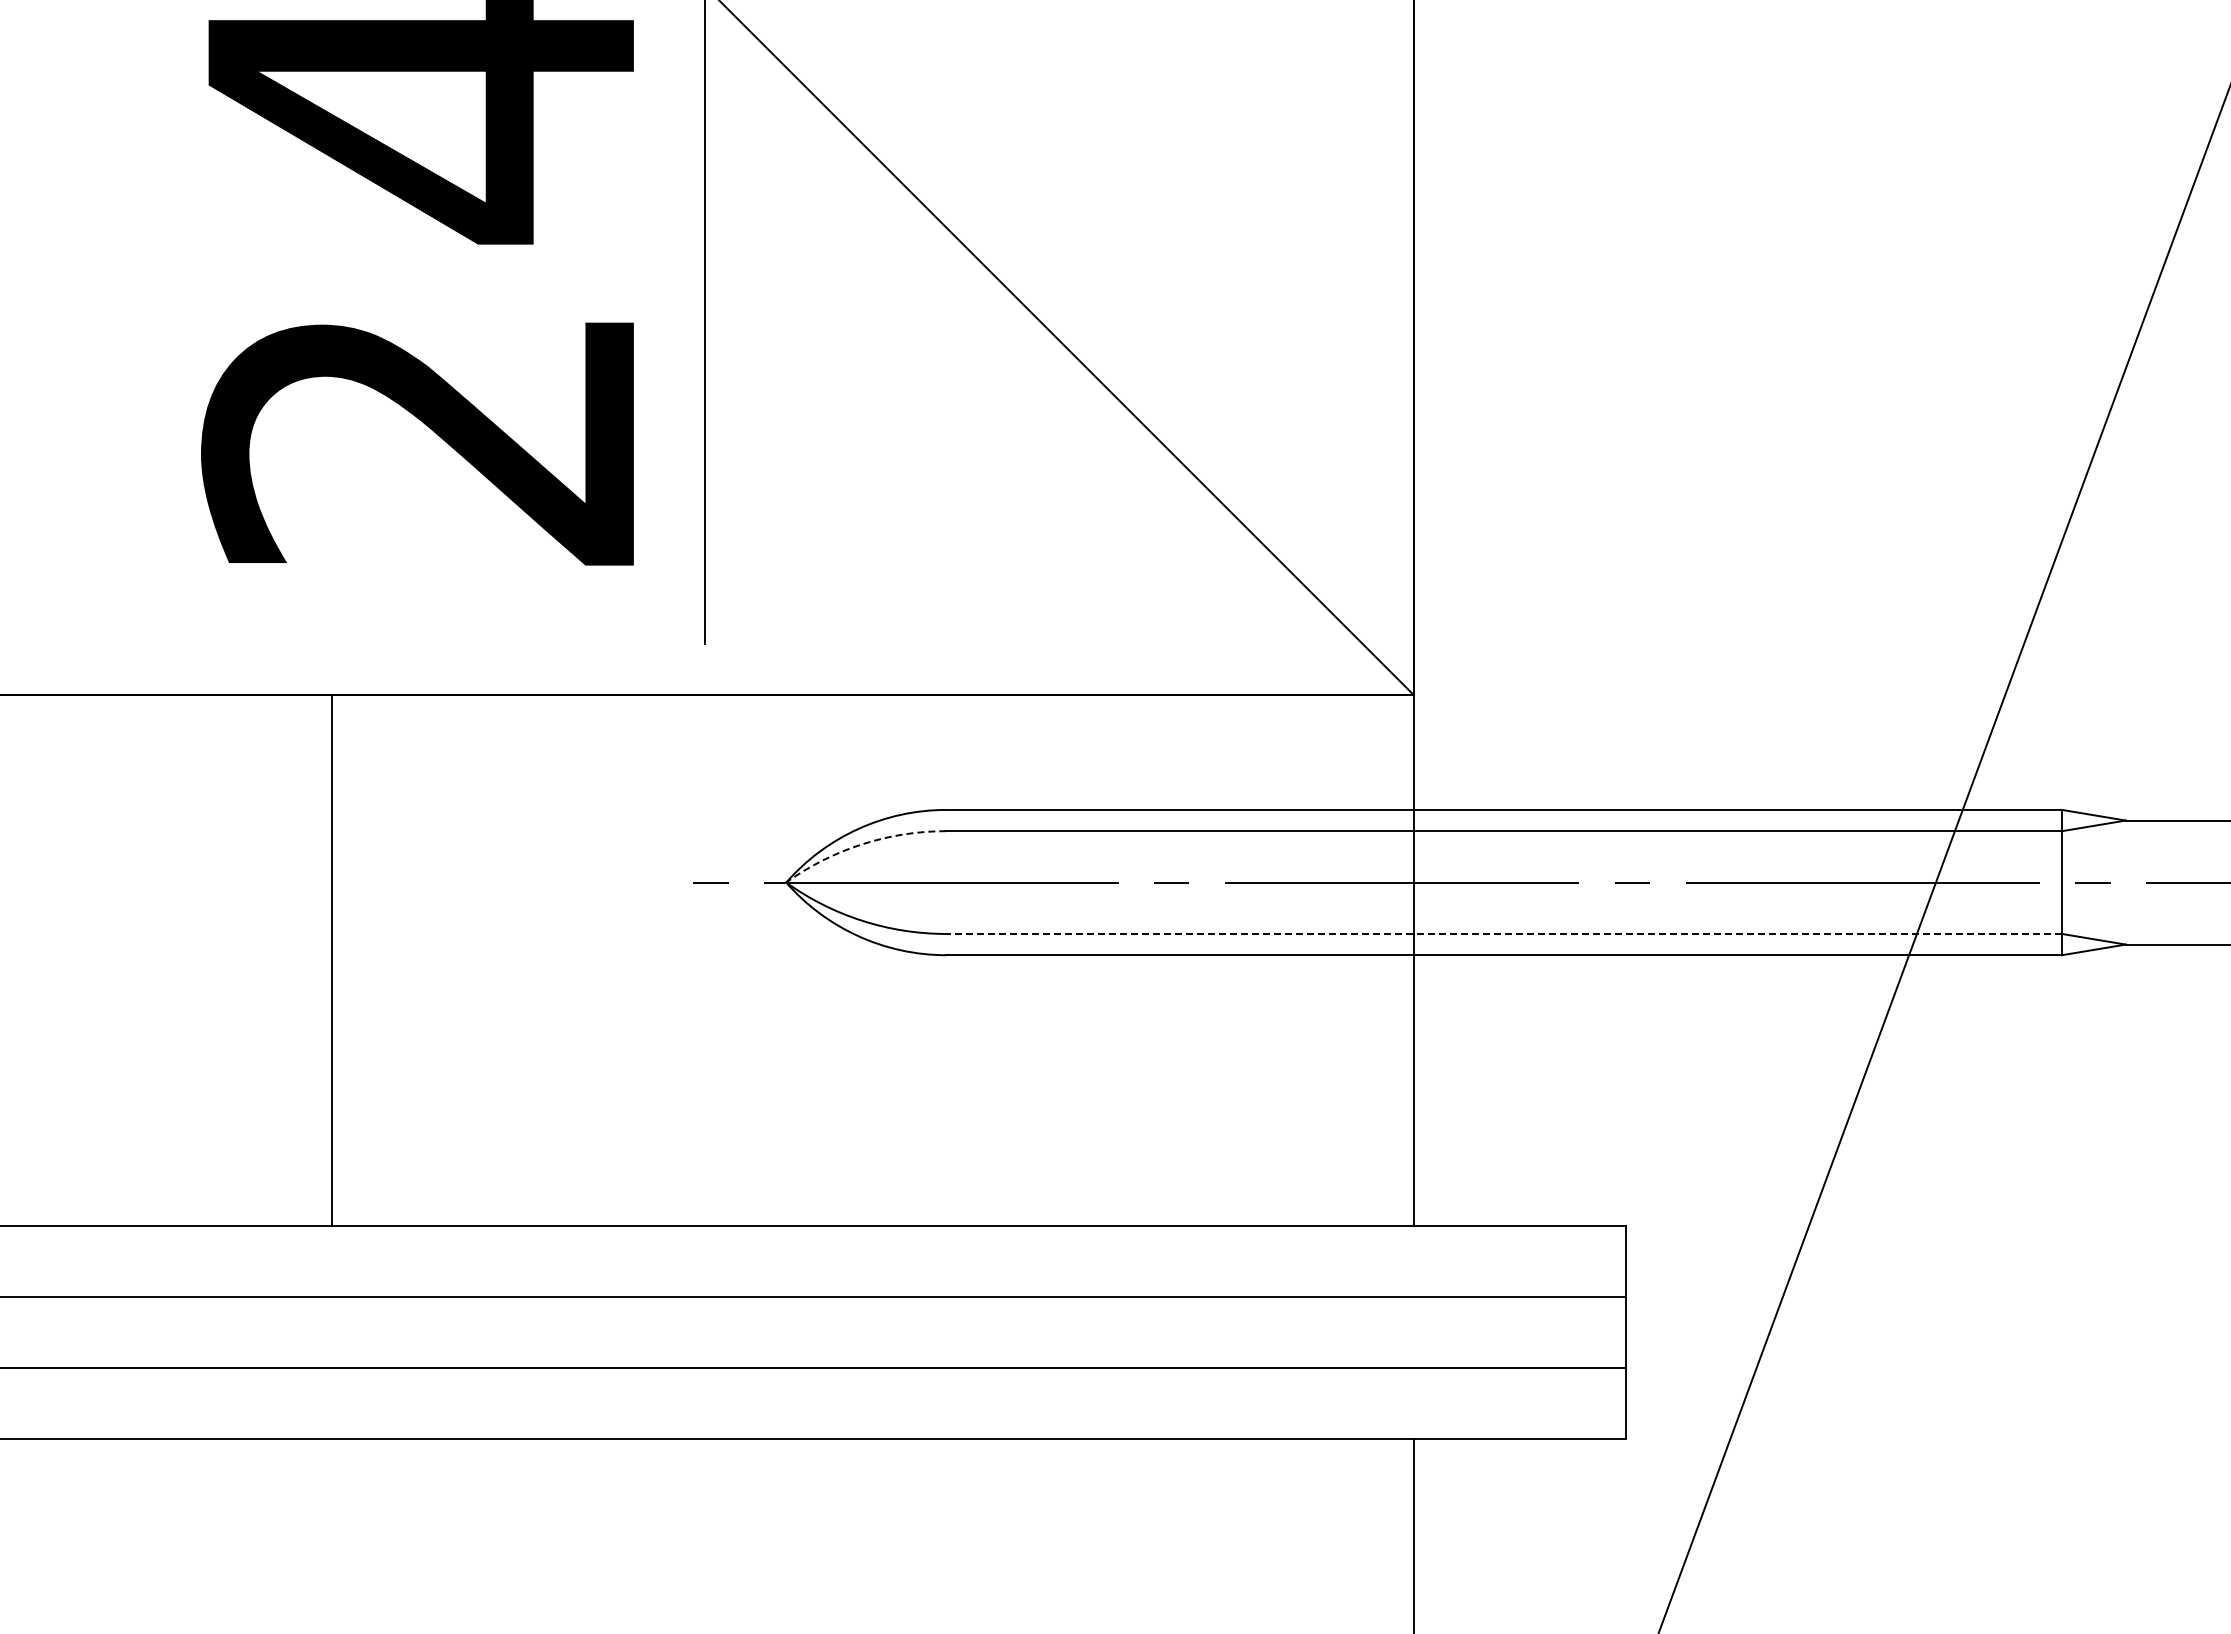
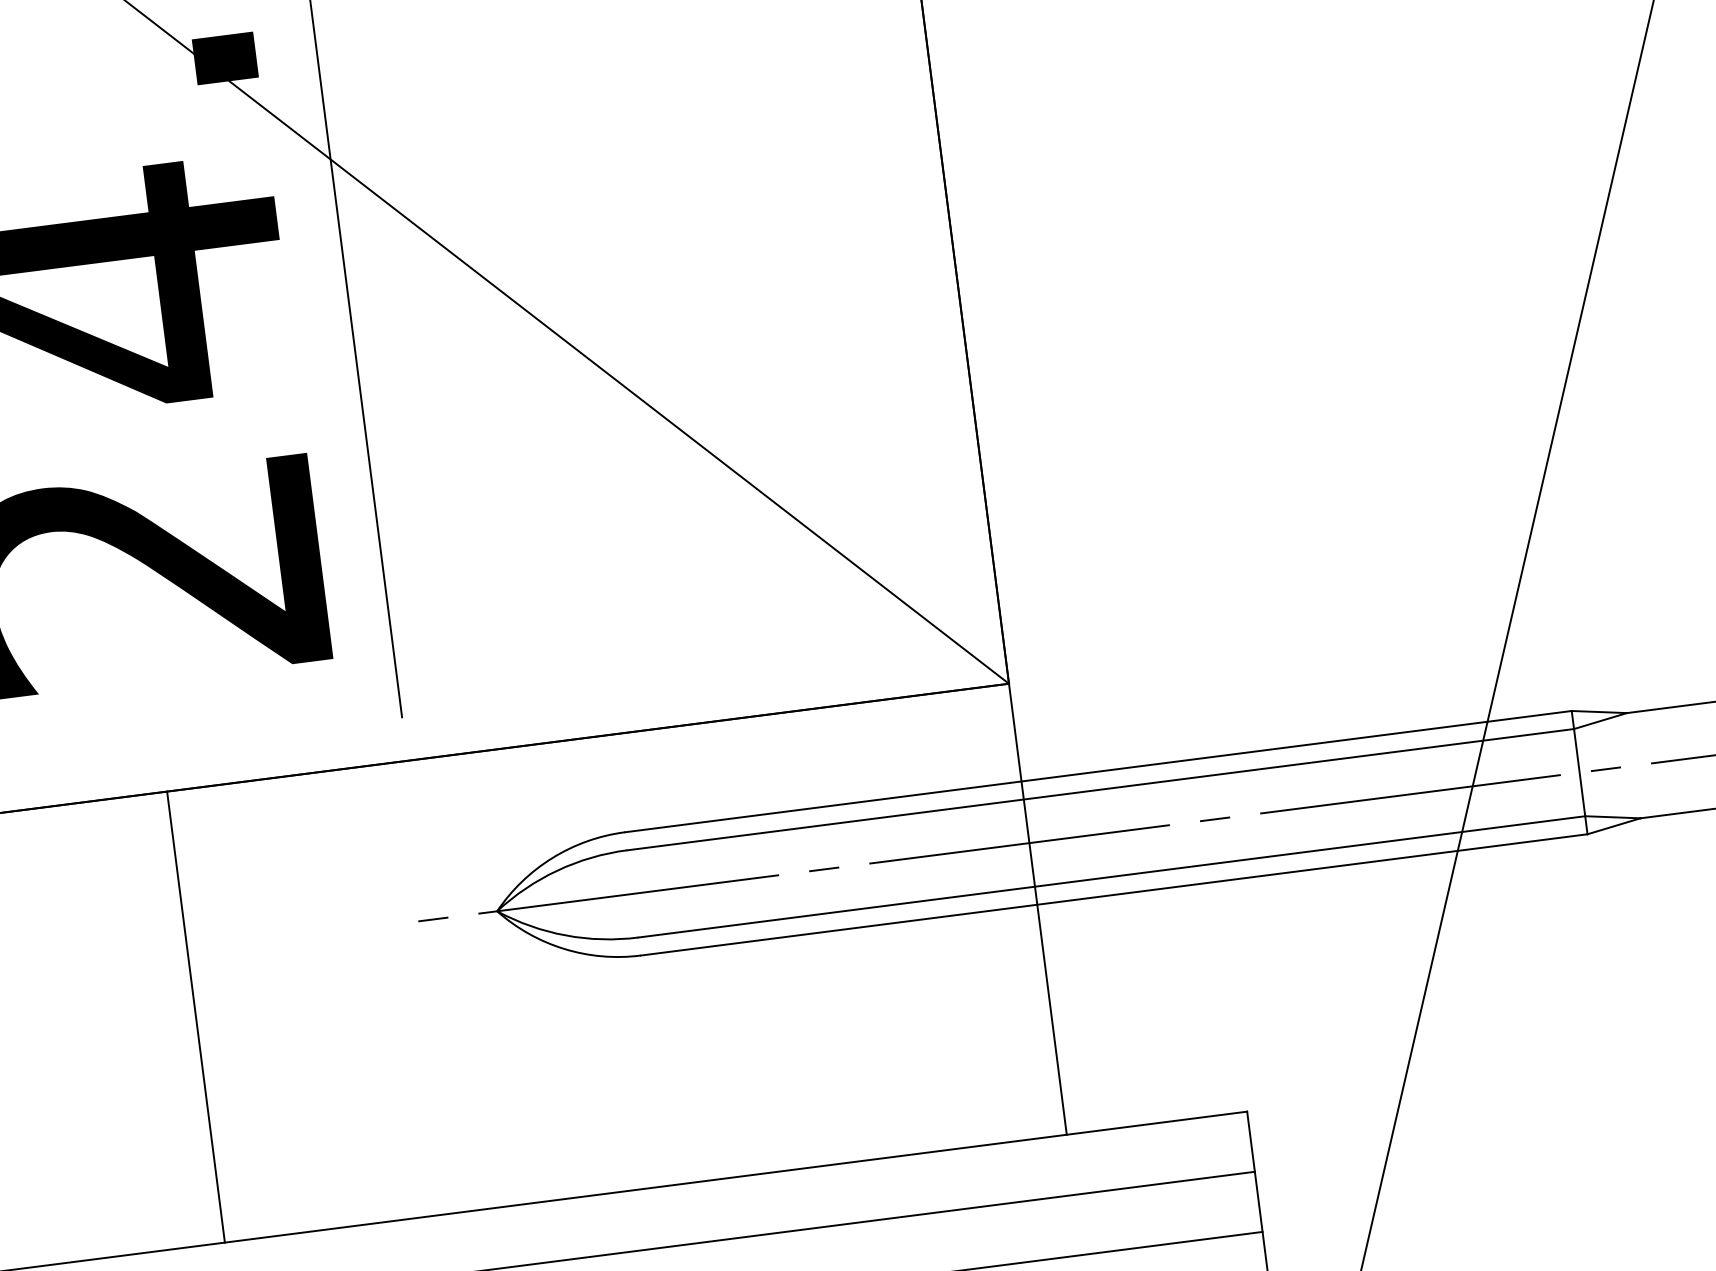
arc: (862, 844) -> (557, 870), dashed -> solid
line: (1504, 933) -> (1112, 876), dashed -> solid
line: (332, 960) -> (196, 1017), moved

